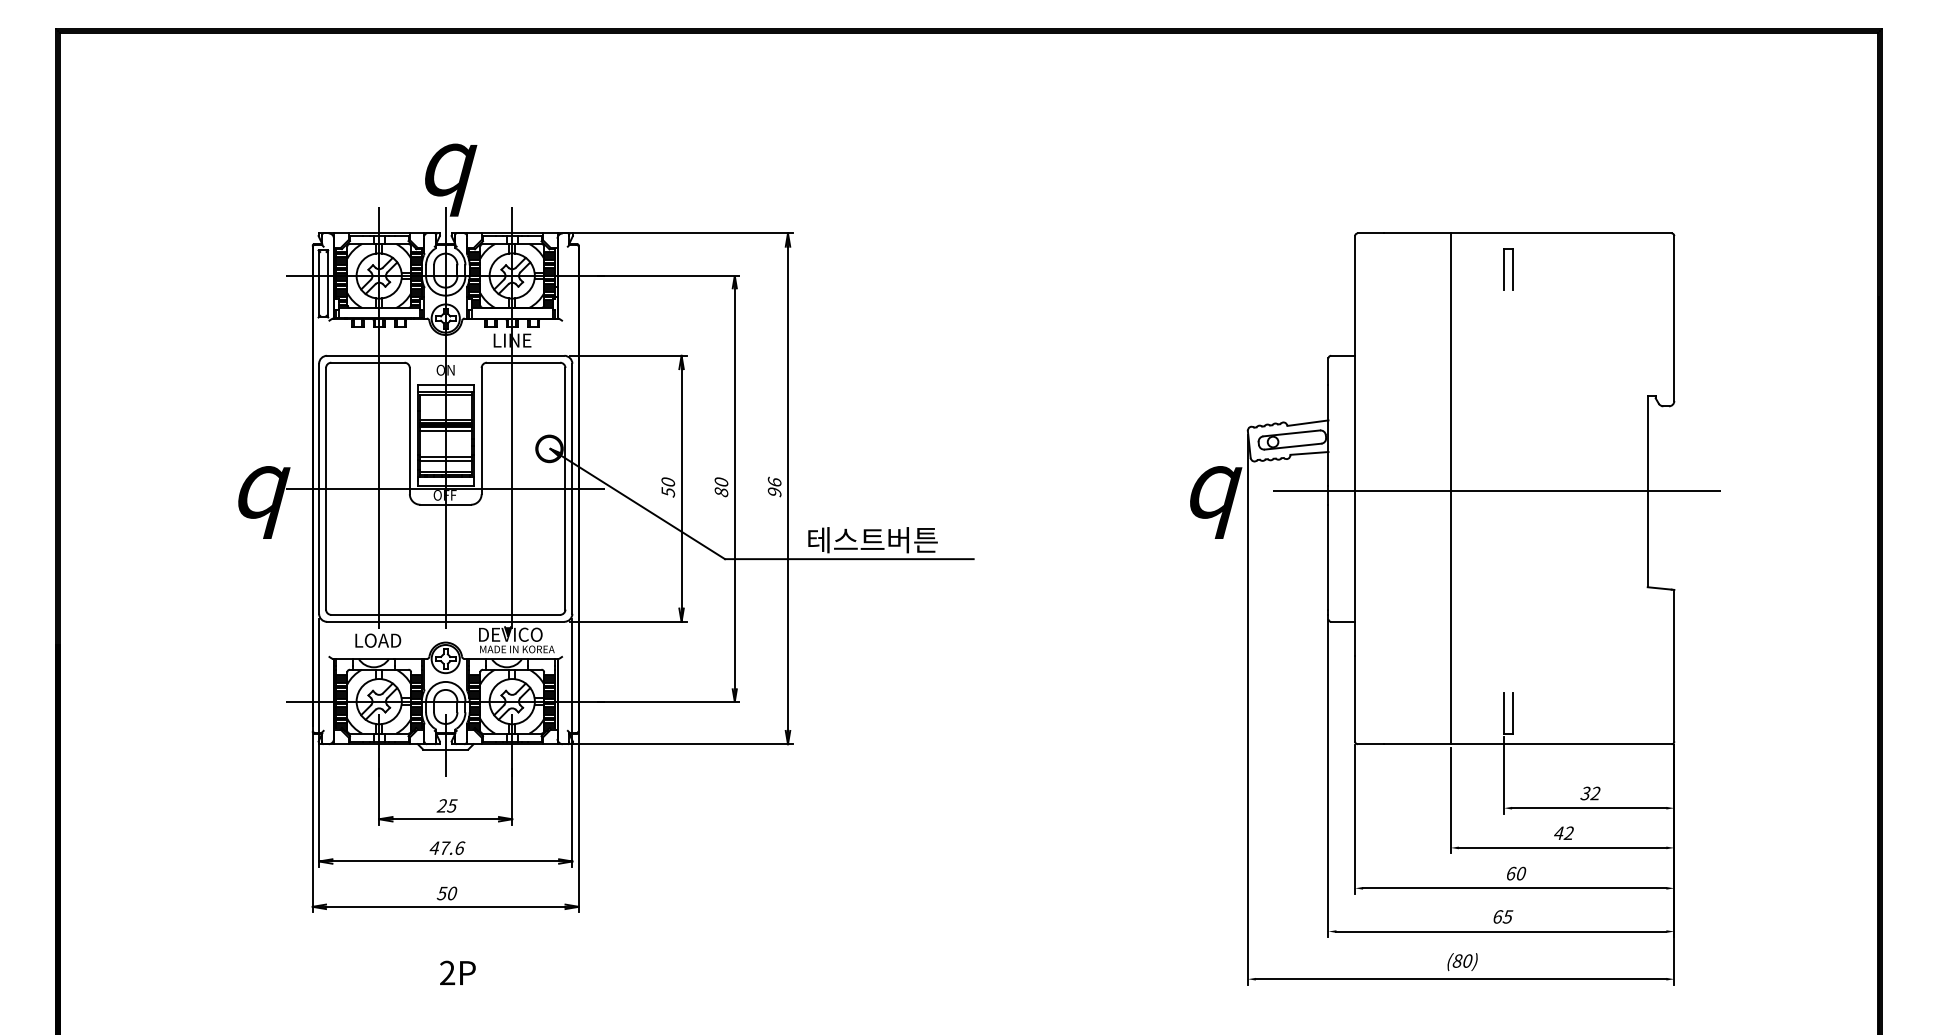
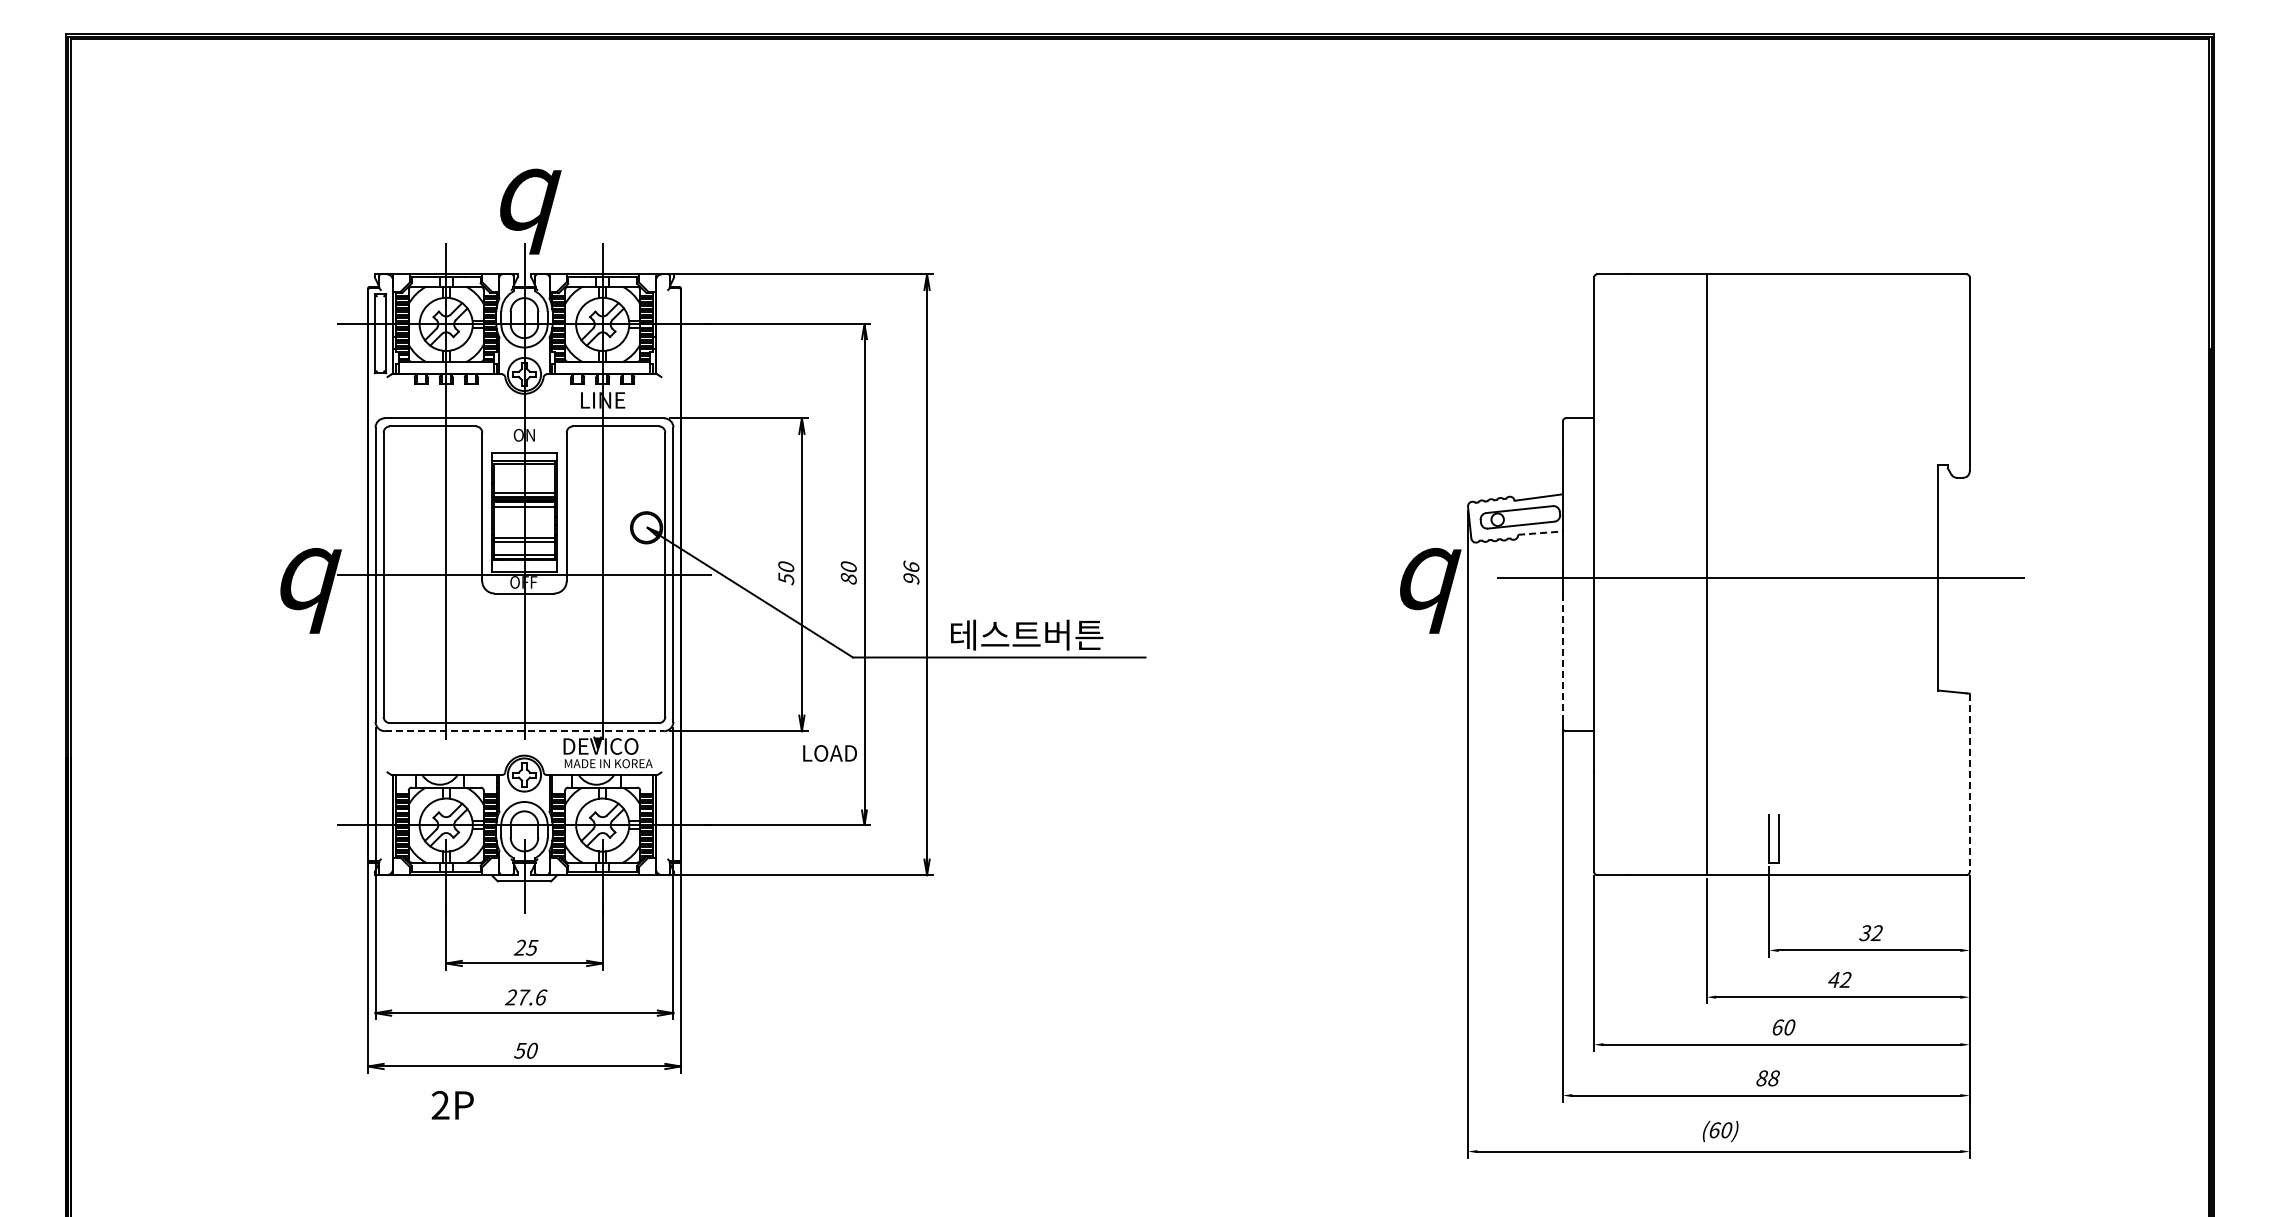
part: (1507, 269) -> (1773, 316), removed
line: (1310, 453) -> (1541, 533), solid -> dashed
line: (1328, 557) -> (1562, 655), solid -> dashed
line: (445, 622) -> (524, 731), solid -> dashed
text: (377, 640) -> (829, 753), moved
line: (1674, 666) -> (1969, 783), solid -> dashed
text: (433, 848) -> (510, 997), 47.6 -> 27.6
text: (1503, 917) -> (1768, 1078), 65 -> 88
text: (1458, 961) -> (1715, 1130), (80) -> (60)
text: (457, 973) -> (452, 1105), moved

